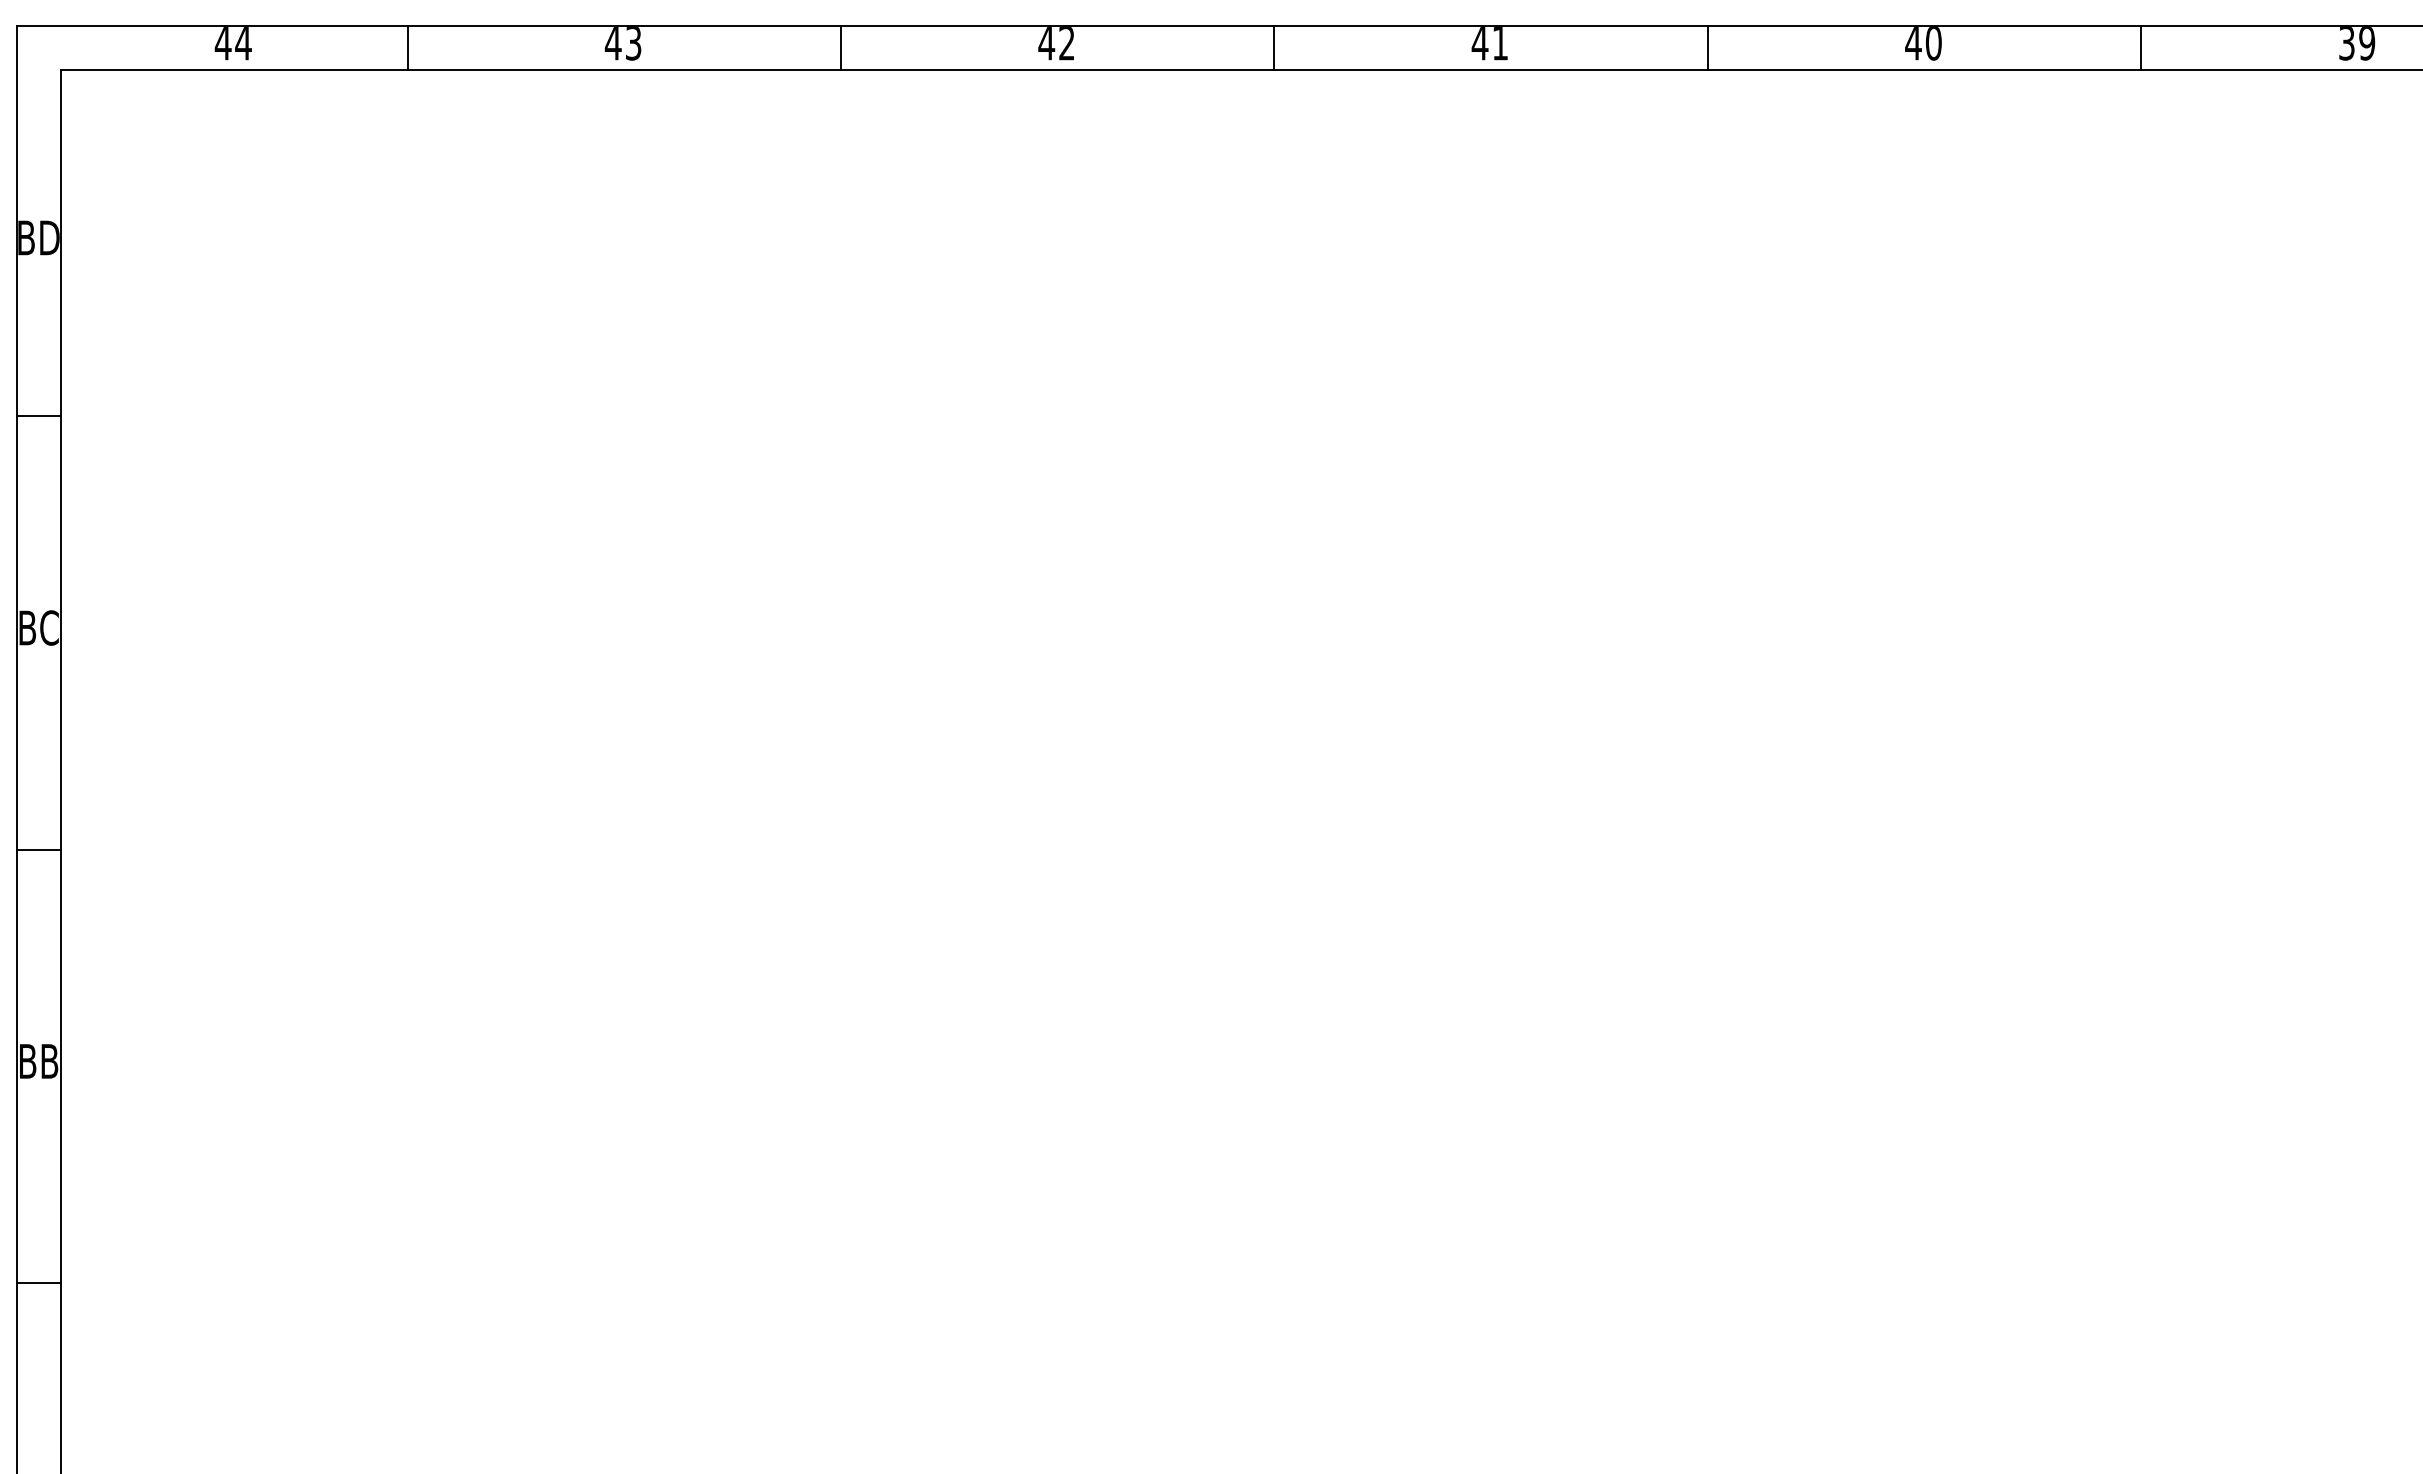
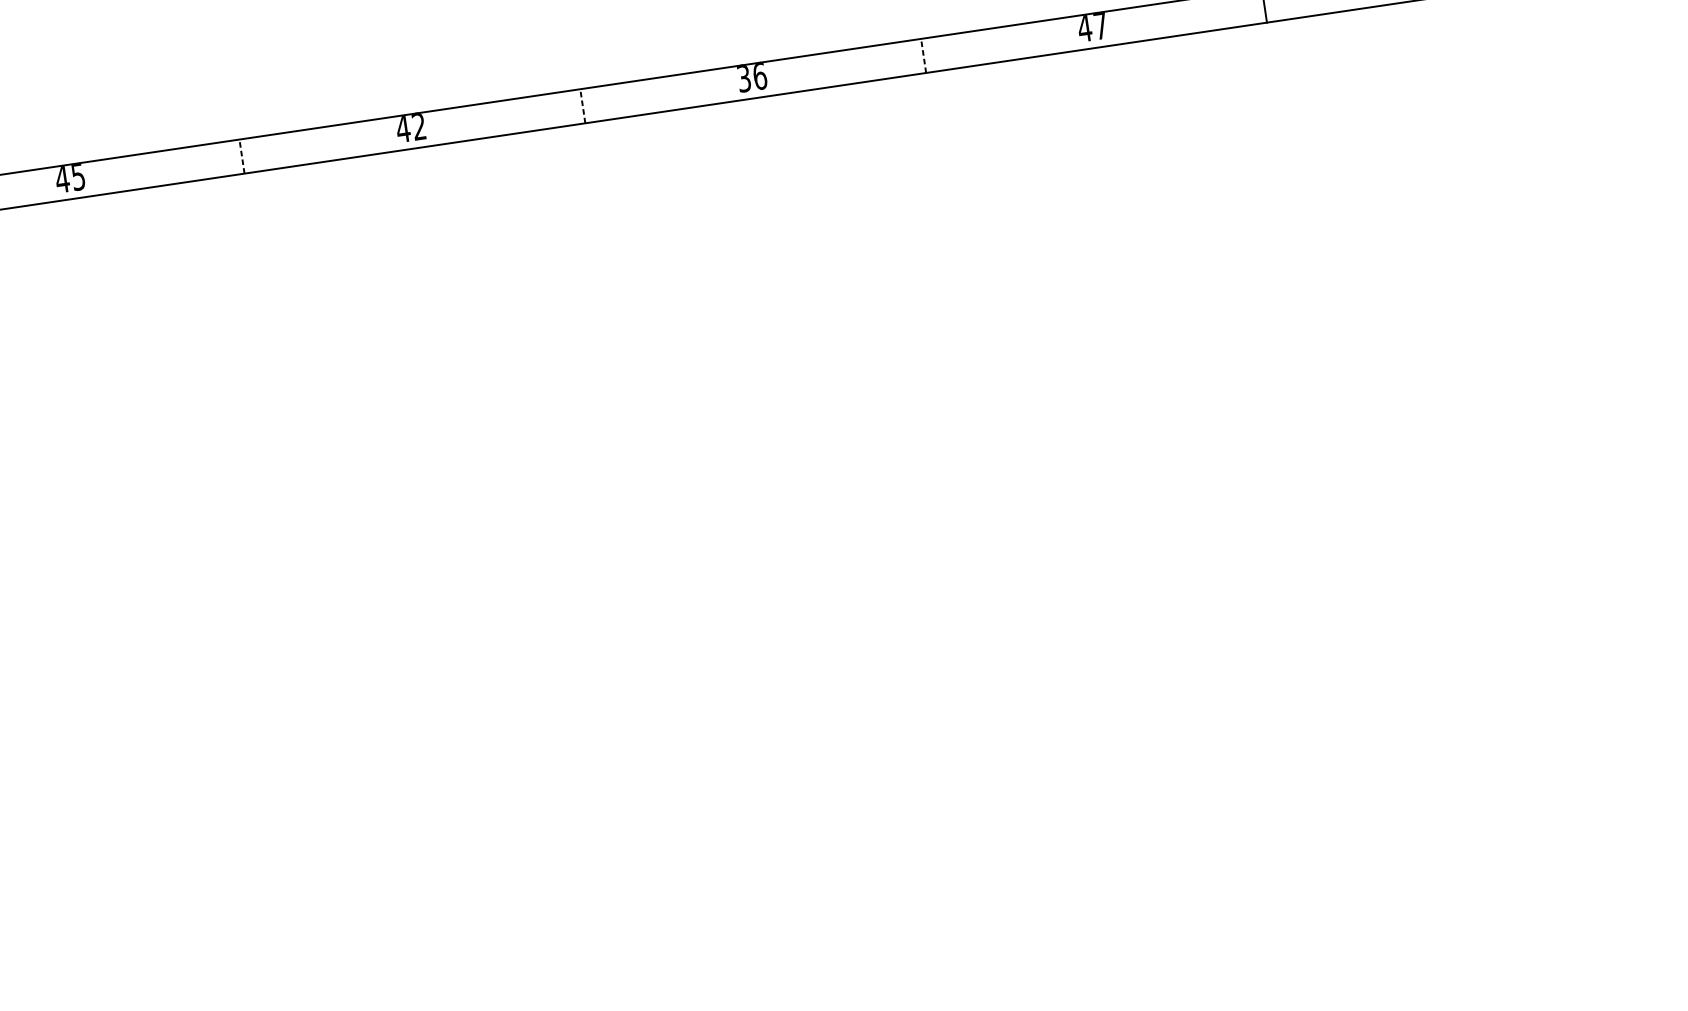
text: (633, 43) -> (78, 177), 43 -> 45
text: (1489, 43) -> (751, 77), 41 -> 36
text: (1933, 43) -> (1100, 26), 40 -> 47
line: (840, 47) -> (241, 156), solid -> dashed
line: (1274, 47) -> (582, 105), solid -> dashed
line: (1707, 47) -> (923, 55), solid -> dashed

